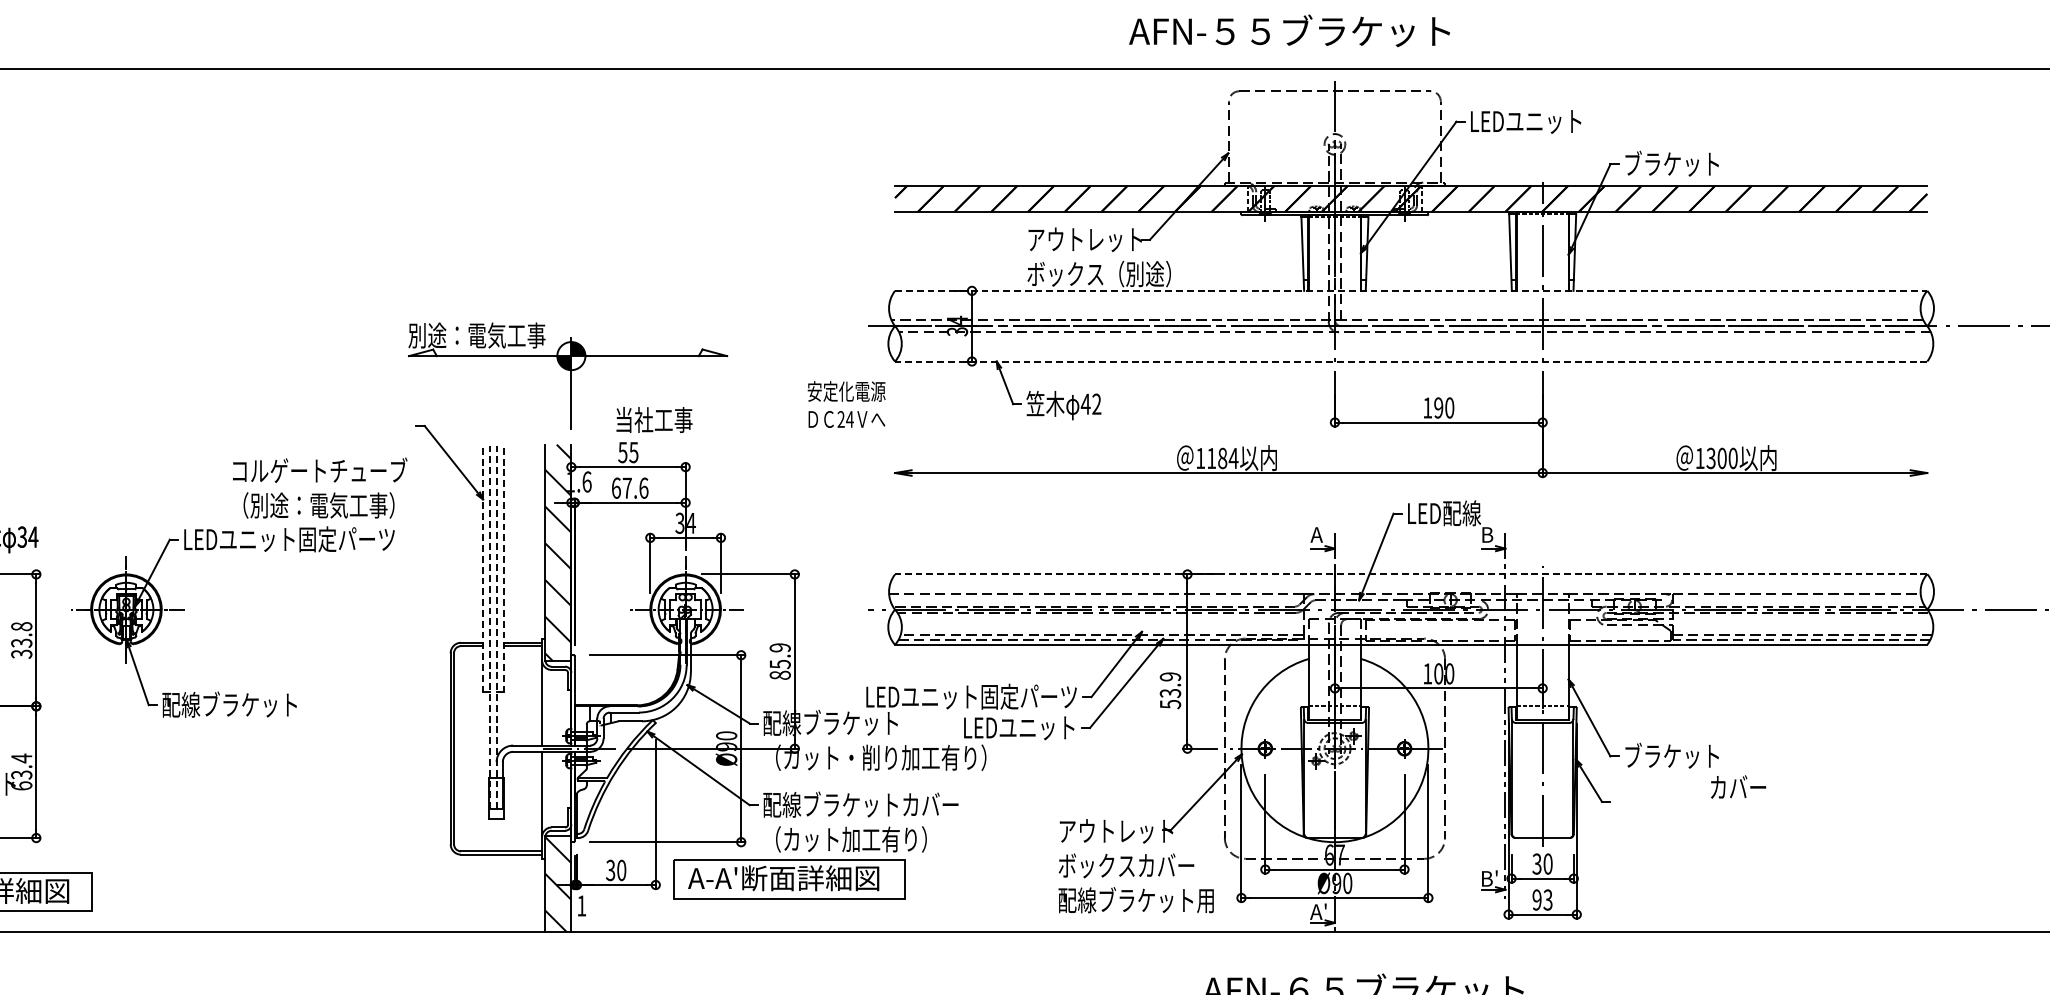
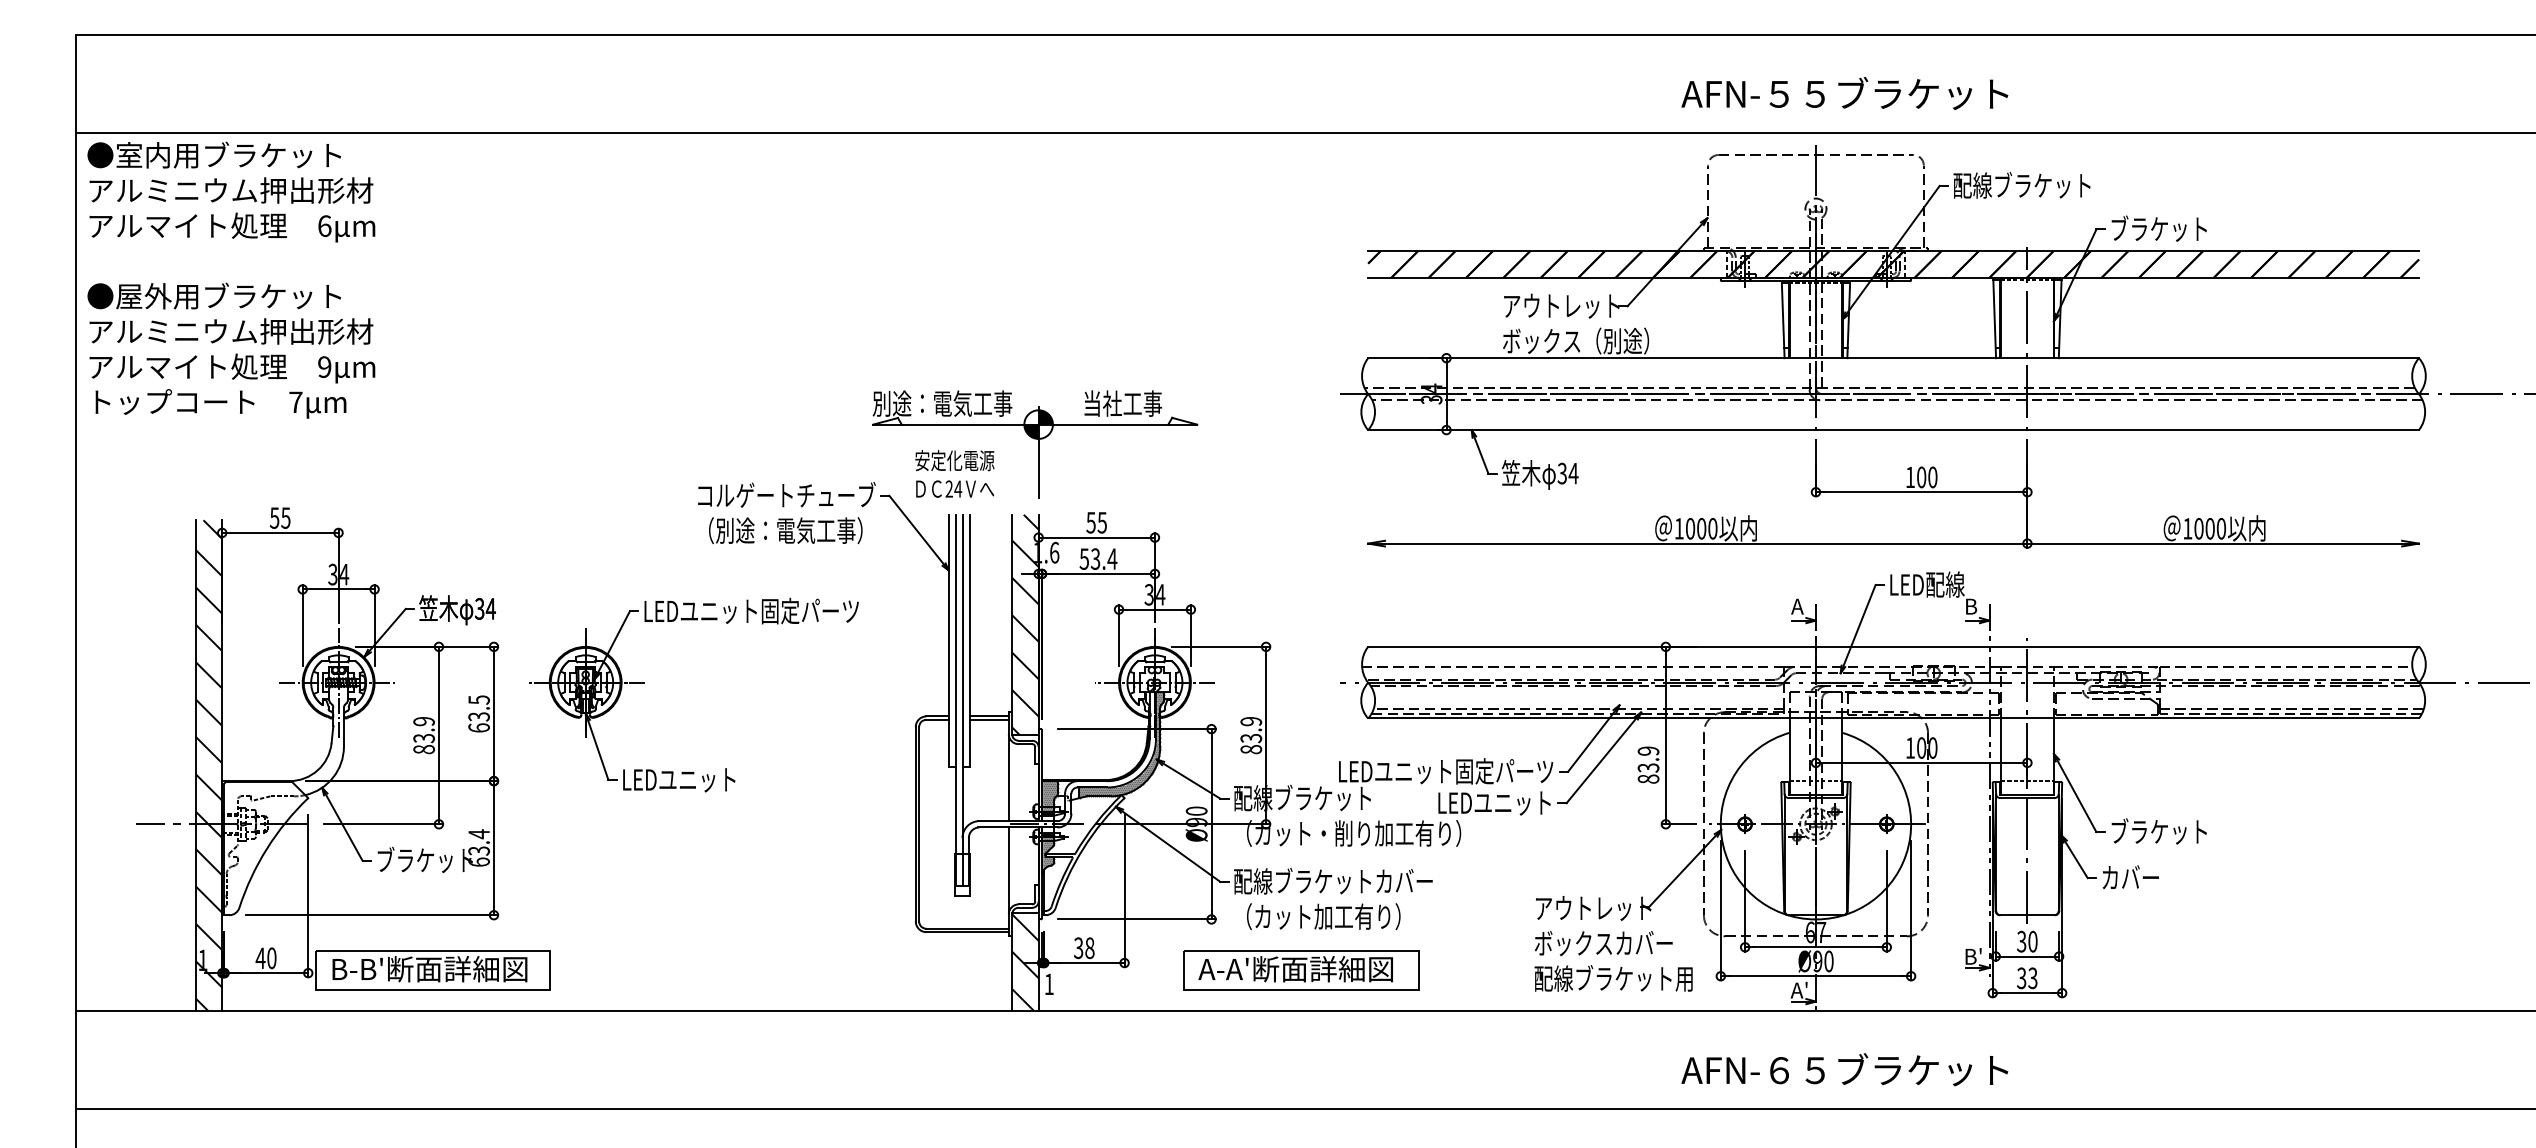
text: (1289, 29) -> (1844, 92), moved
text: (1536, 121) -> (2021, 185), LEDユニット -> 配線ブラケット
line: (1412, 291) -> (1894, 358), dashed -> solid
line: (1411, 361) -> (1893, 430), dashed -> solid
text: (846, 404) -> (954, 473), moved
text: (1090, 404) -> (1567, 473), 42 -> 34
text: (1438, 408) -> (1921, 477), 190 -> 100
text: (653, 419) -> (1122, 403), moved
text: (1222, 458) -> (1701, 528), 1184 -> 1000
text: (1710, 458) -> (2198, 528), 1300 -> 1000
text: (630, 487) -> (1098, 558), 67.6 -> 53.4
text: (319, 488) -> (786, 513), moved
line: (482, 568) -> (948, 640), dashed -> solid
line: (503, 568) -> (969, 640), dashed -> solid
line: (1411, 574) -> (1893, 646), dashed -> solid
line: (490, 626) -> (956, 699), dashed -> solid
line: (496, 626) -> (962, 699), dashed -> solid
text: (21, 639) -> (478, 713), 33.8 -> 63.5
text: (779, 663) -> (1250, 737), 85.9 -> 83.9
hatch: (652, 670) -> (1121, 744), added
text: (1170, 703) -> (1648, 778), 53.9 -> 83.9
text: (229, 704) -> (690, 779), 配線ブラケット -> LEDユニット
hatch: (582, 722) -> (1049, 797), added
hatch: (580, 778) -> (1047, 854), added
text: (1738, 787) -> (2130, 877), moved
text: (621, 870) -> (1089, 948), 30 -> 38
part: (789, 879) -> (1301, 970), moved
text: (1536, 900) -> (2021, 978), 93 -> 33

